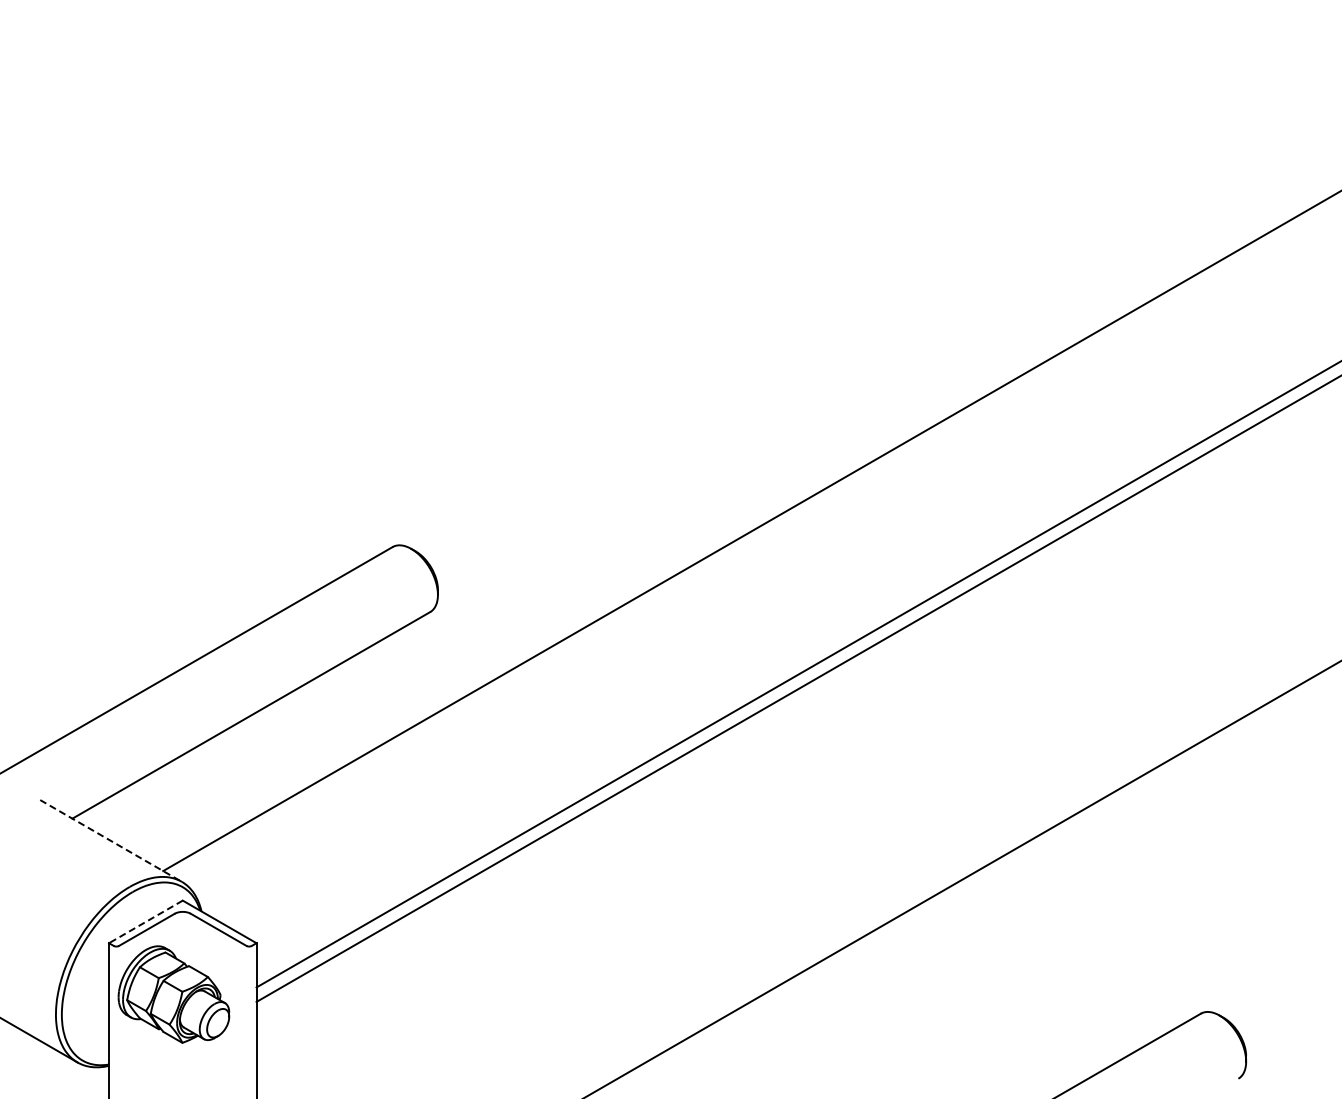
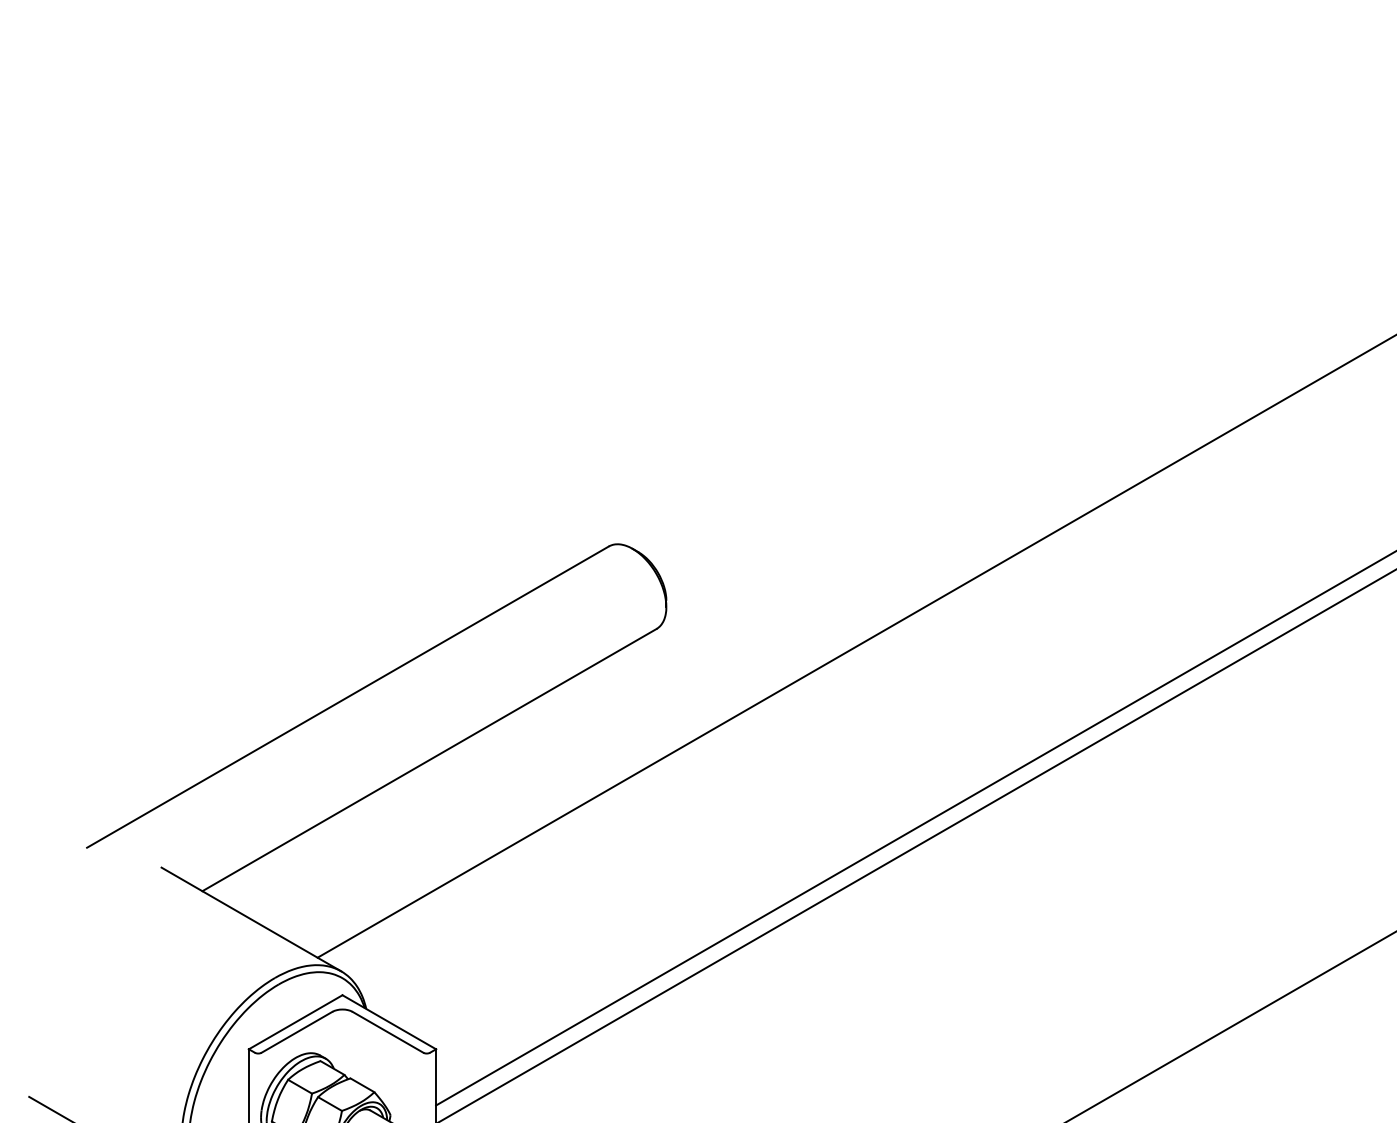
line: (111, 840) -> (252, 918), dashed -> solid
line: (145, 921) -> (295, 1021), dashed -> solid

